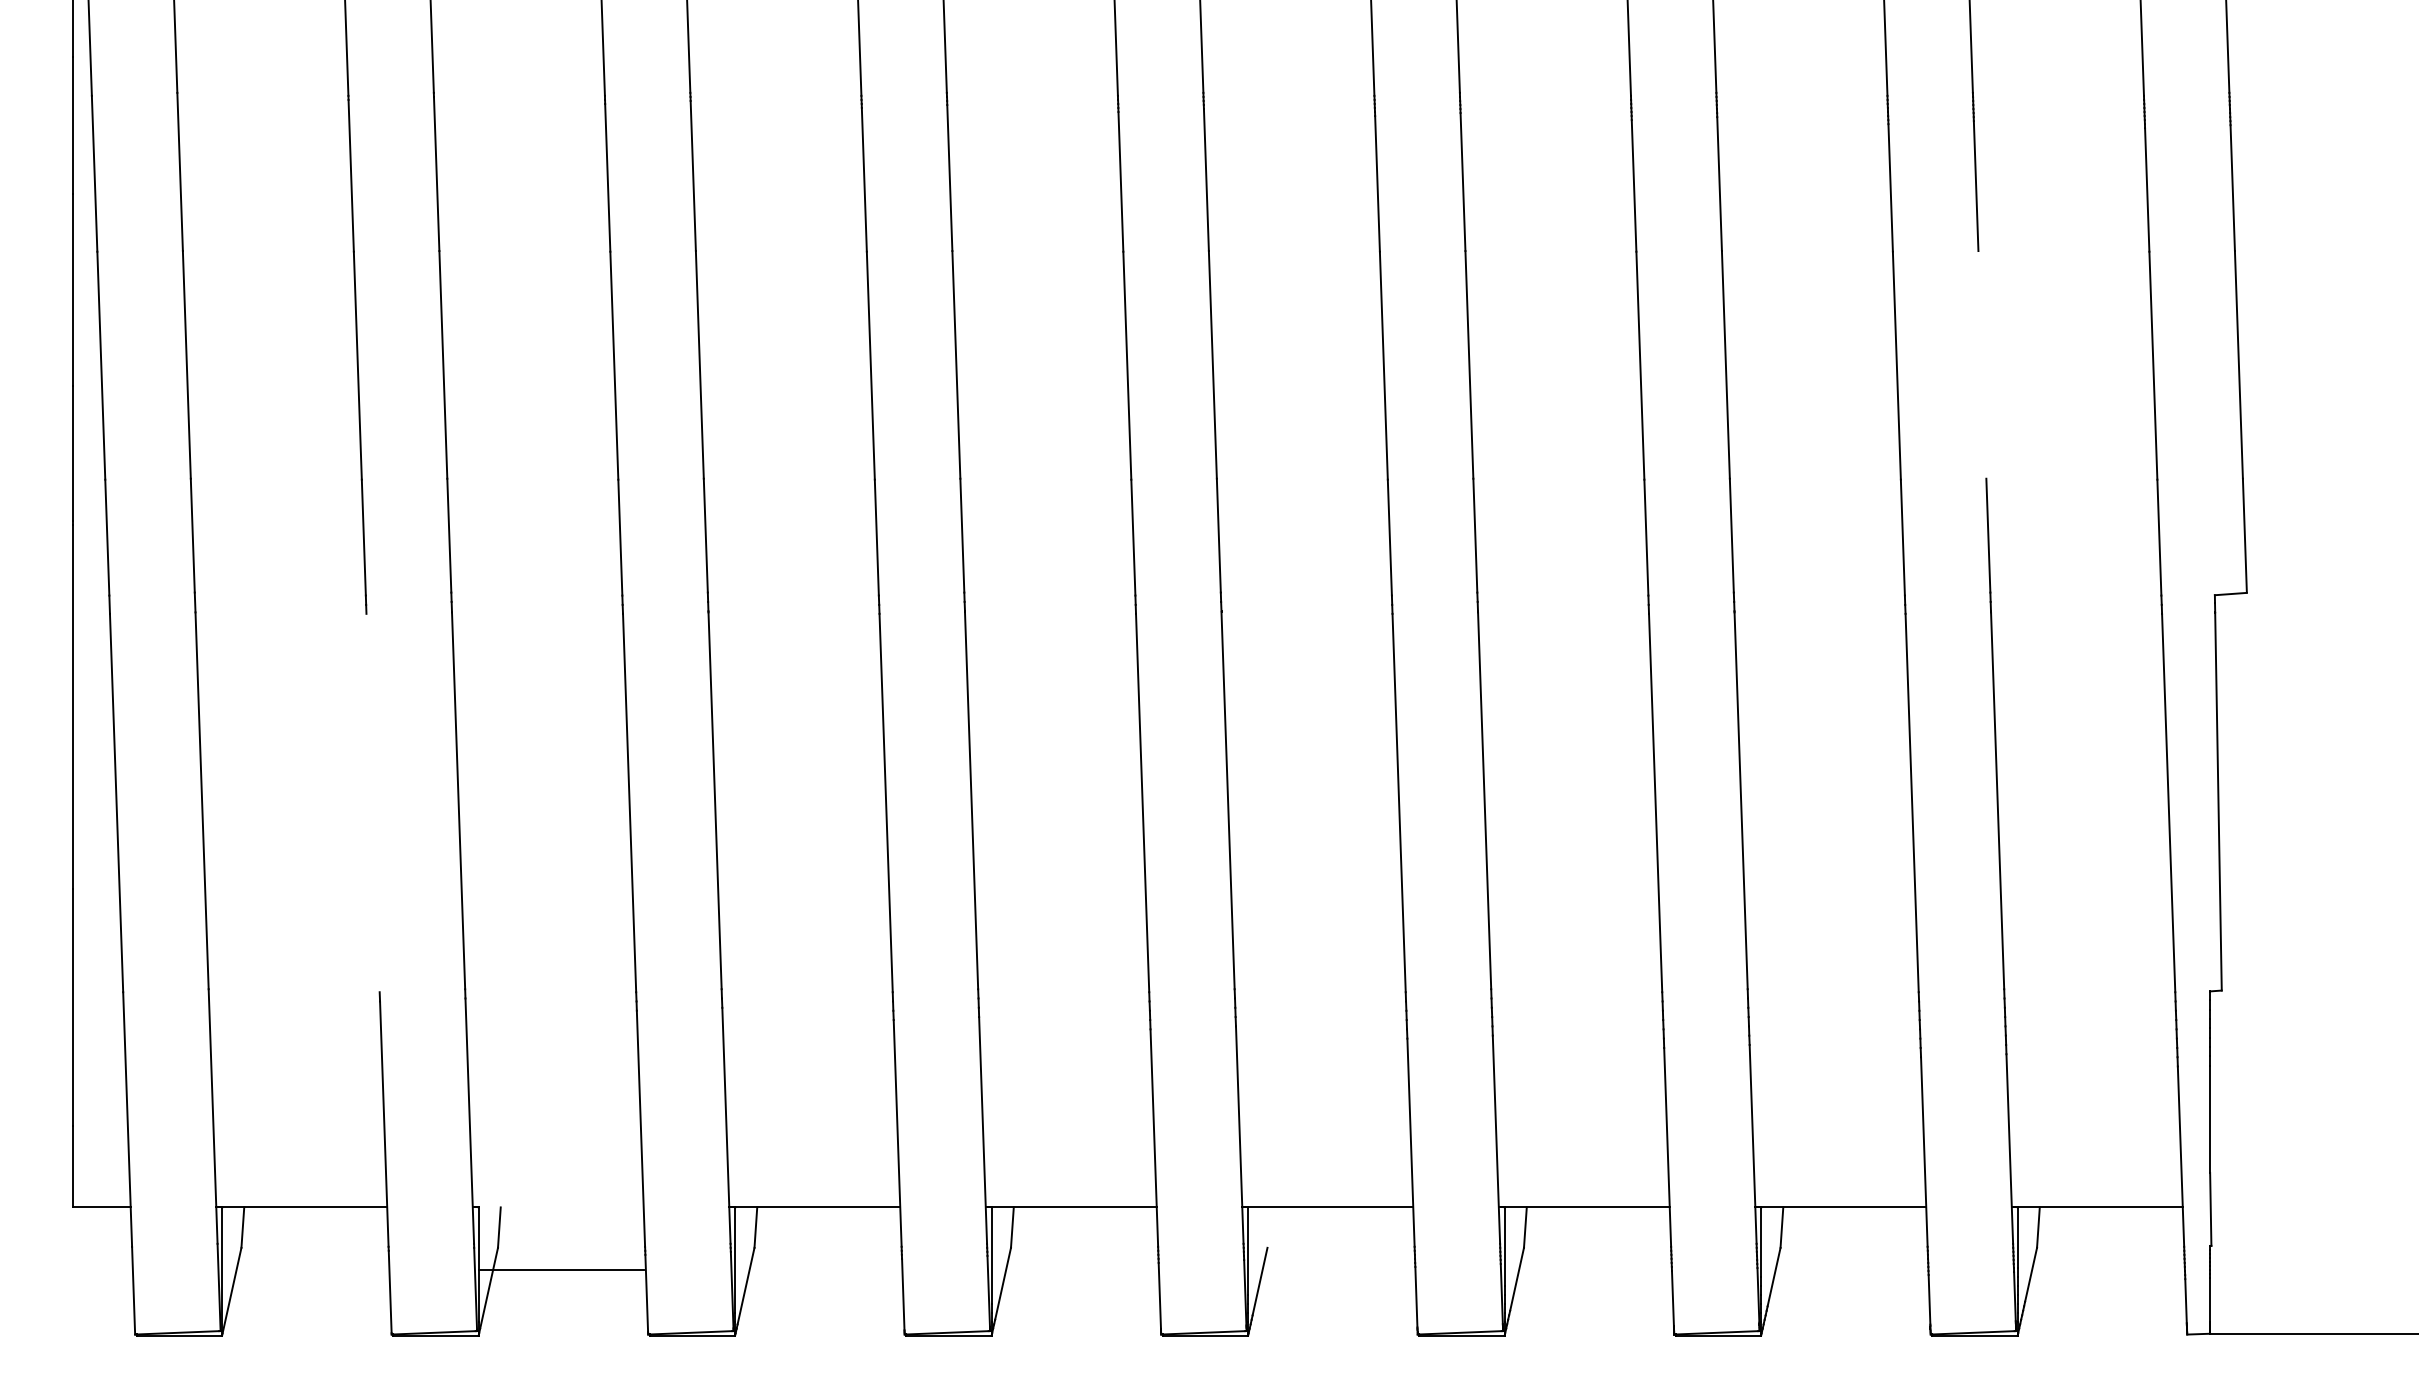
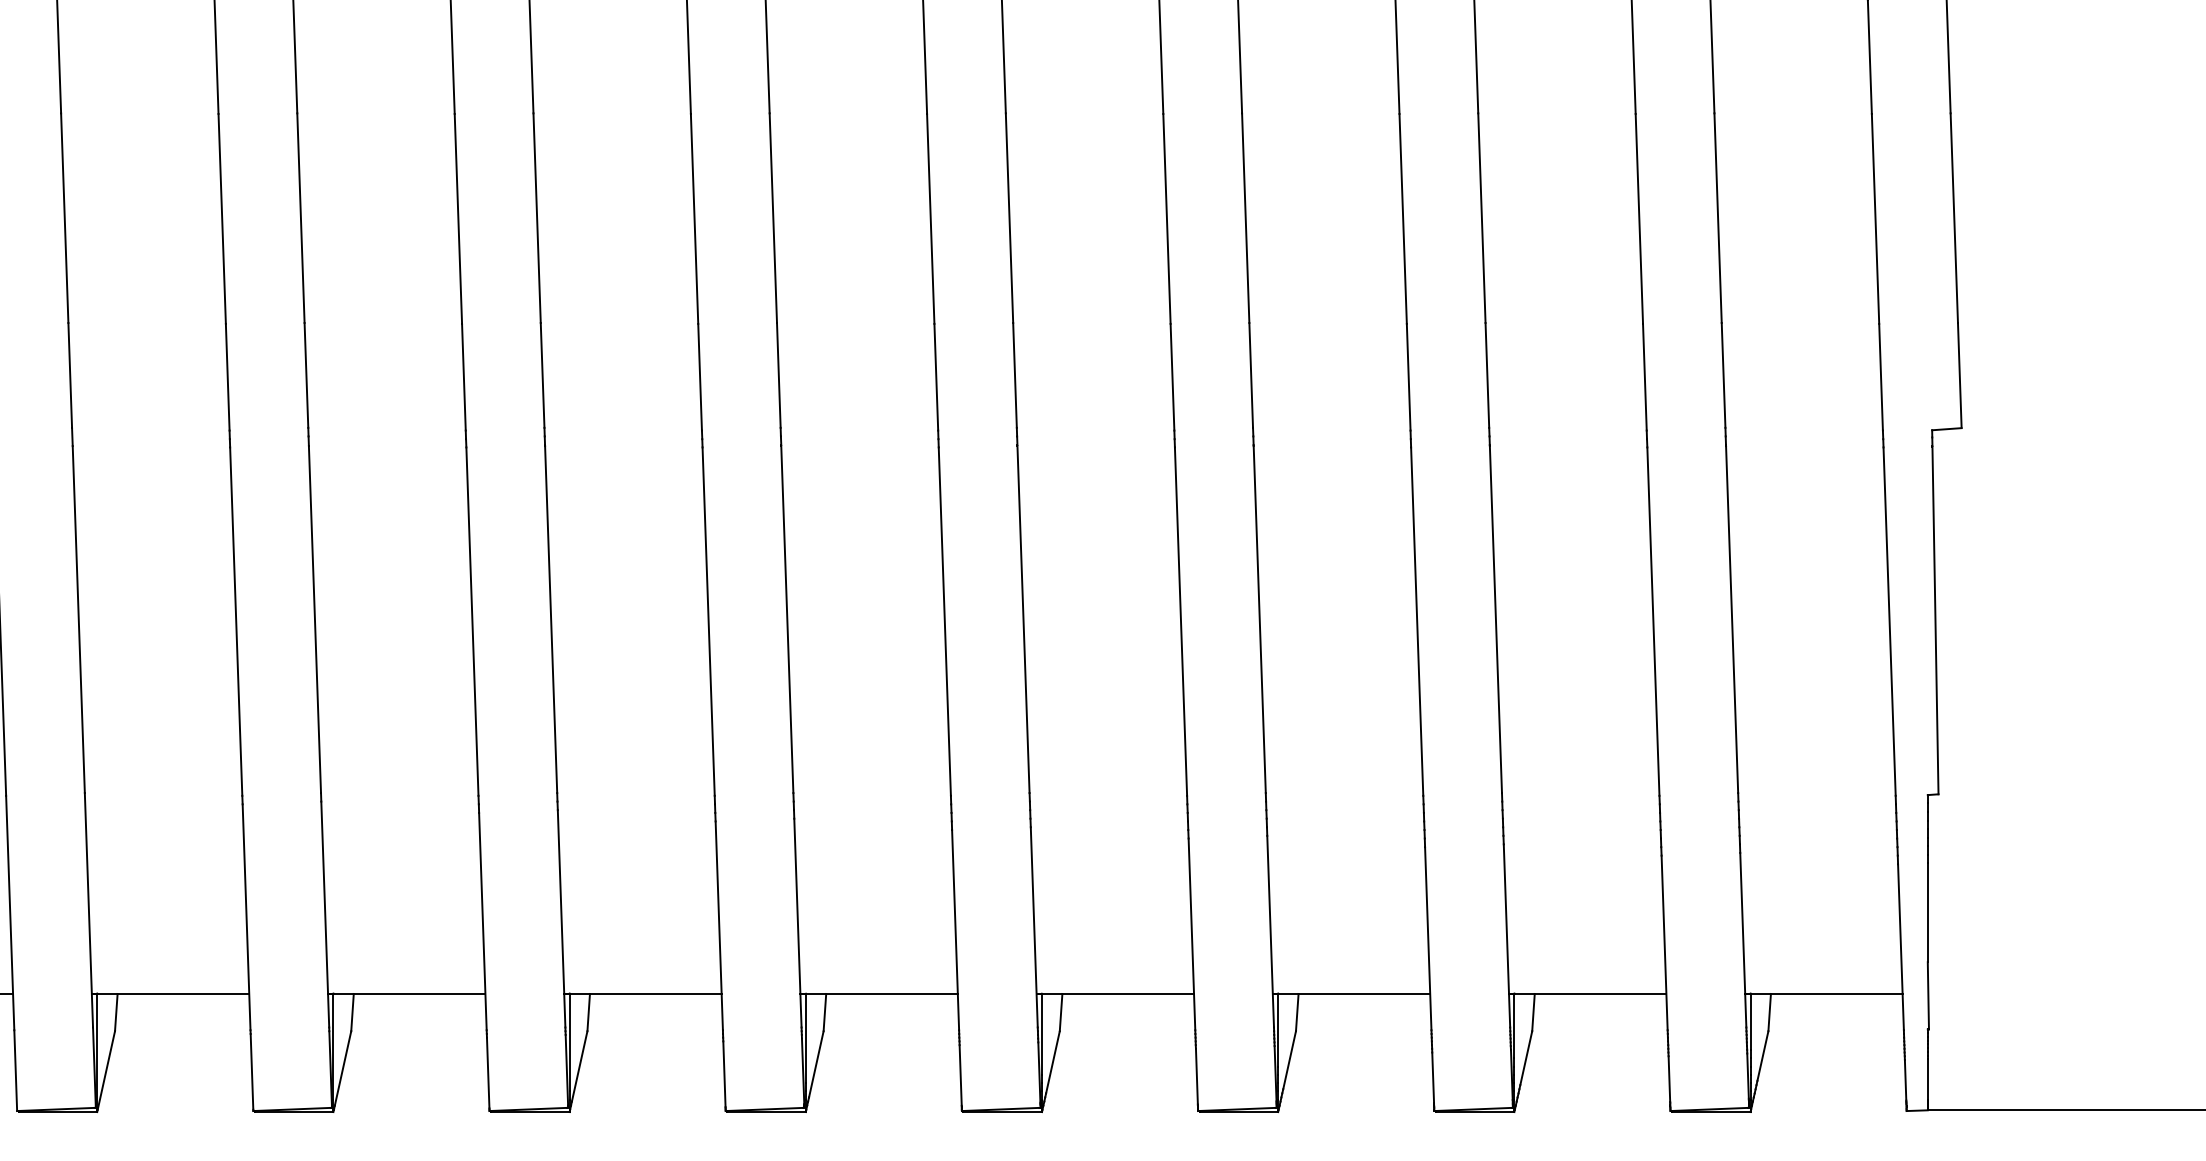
line: (1982, 364) -> (1718, 217), added
line: (372, 802) -> (235, 621), added
line: (1268, 1227) -> (1060, 1012), added
line: (560, 1270) -> (408, 994), moved

